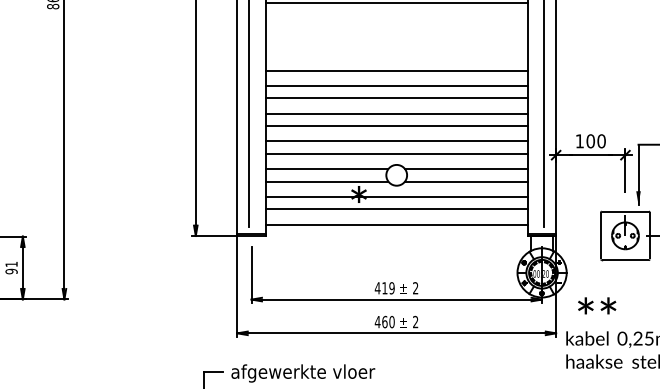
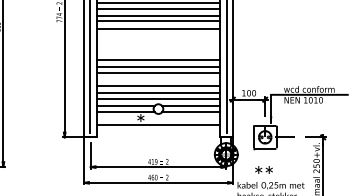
line: (396, 114) -> (158, 80), removed
line: (396, 197) -> (158, 119), removed
line: (396, 225) -> (158, 132), removed
text: (596, 304) -> (263, 169), moved

